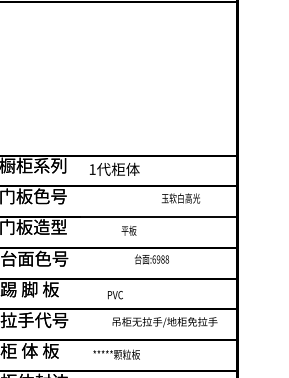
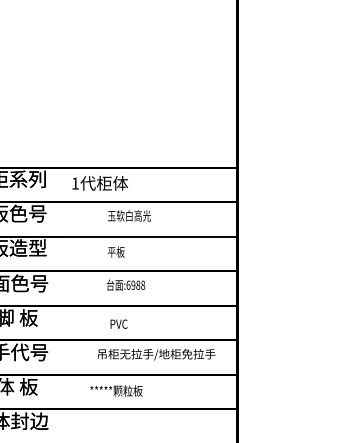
text: (181, 198) -> (129, 215), moved
text: (151, 258) -> (125, 284), moved
text: (114, 294) -> (118, 323), moved
text: (116, 354) -> (116, 390), moved

